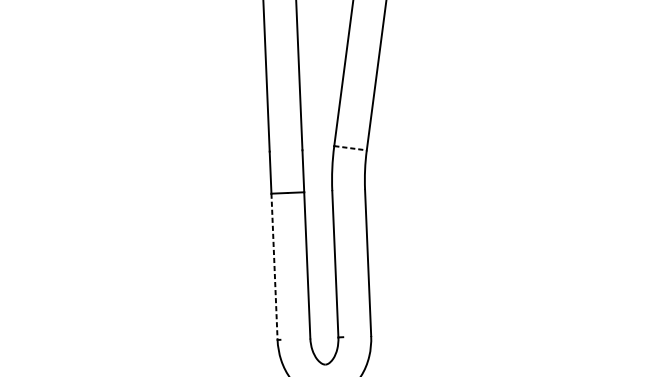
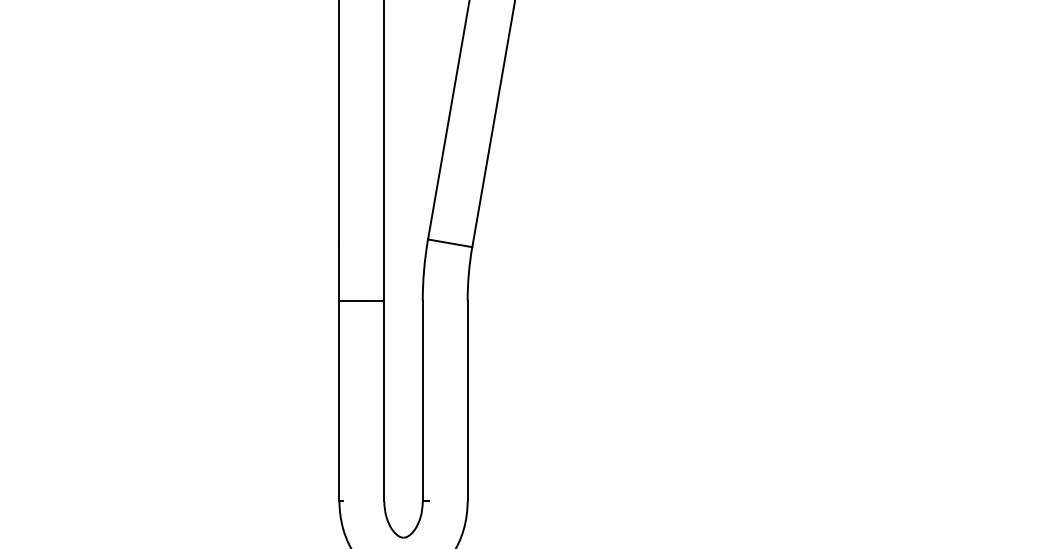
line: (350, 148) -> (450, 243), dashed -> solid
line: (274, 267) -> (339, 401), dashed -> solid

